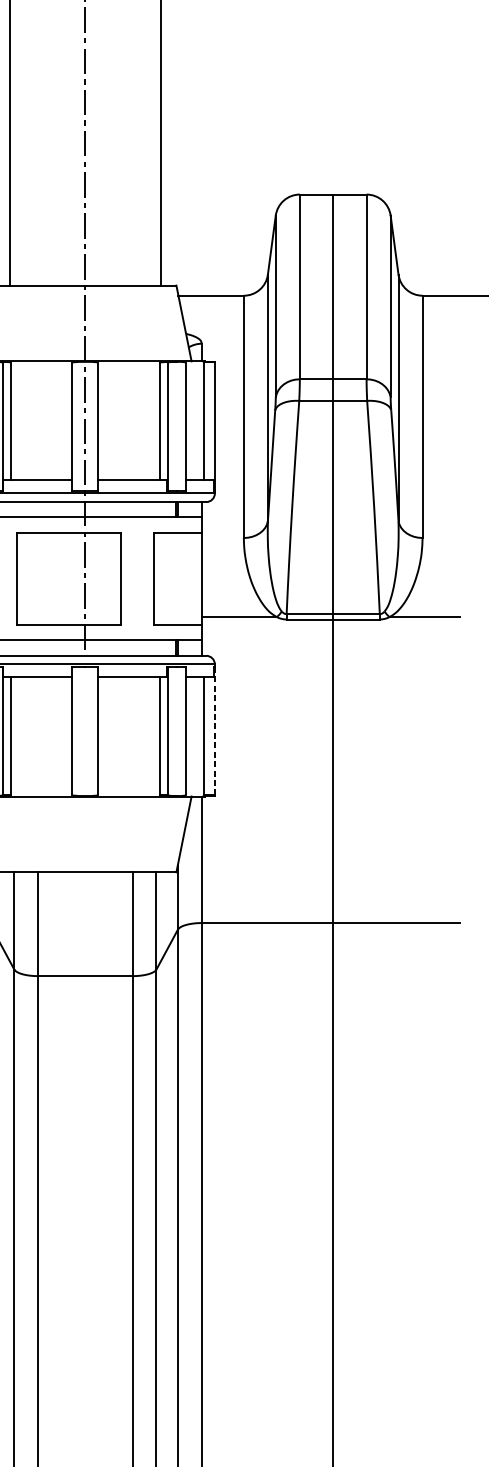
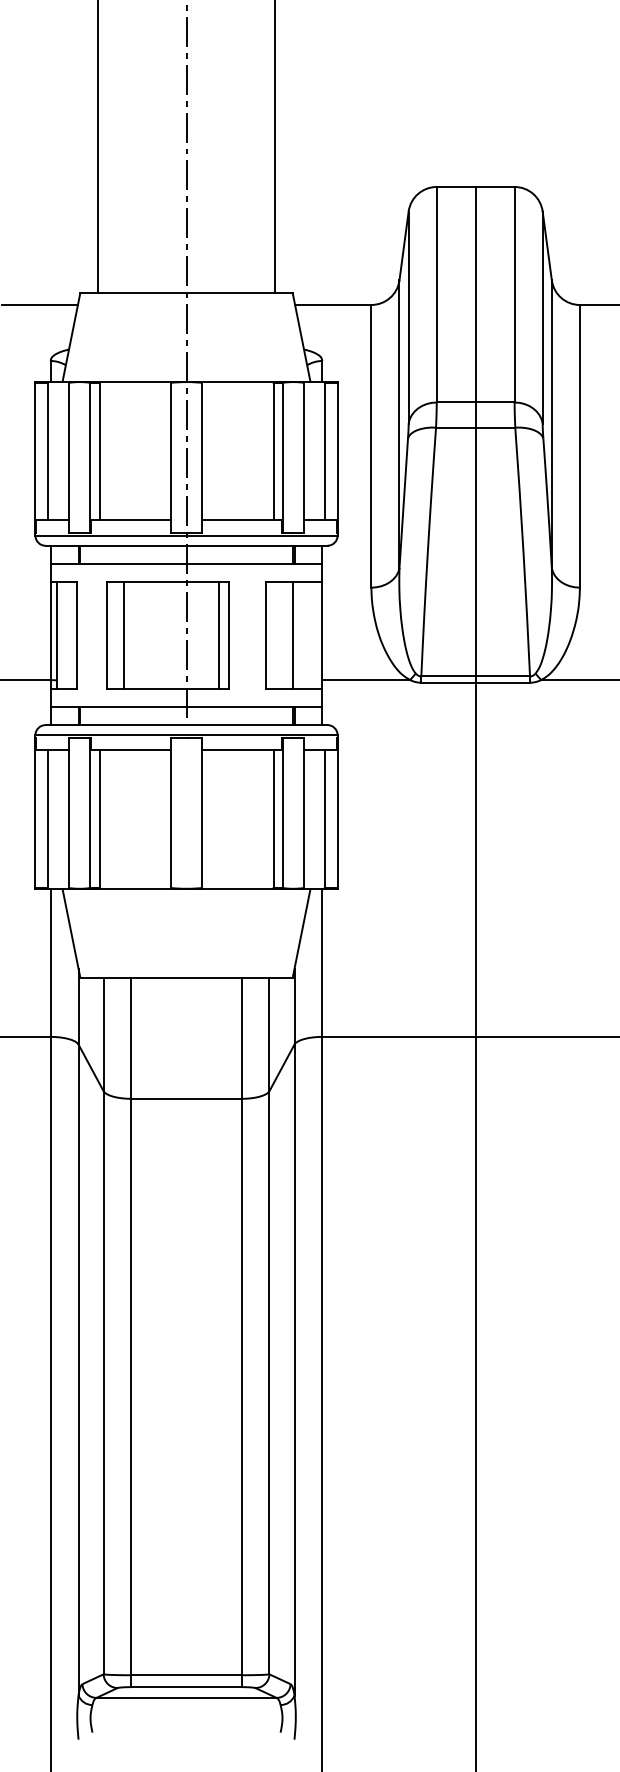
line: (32, 579) -> (124, 635), added
line: (113, 579) -> (219, 635), added
line: (176, 579) -> (292, 635), added
line: (214, 730) -> (337, 812), dashed -> solid

